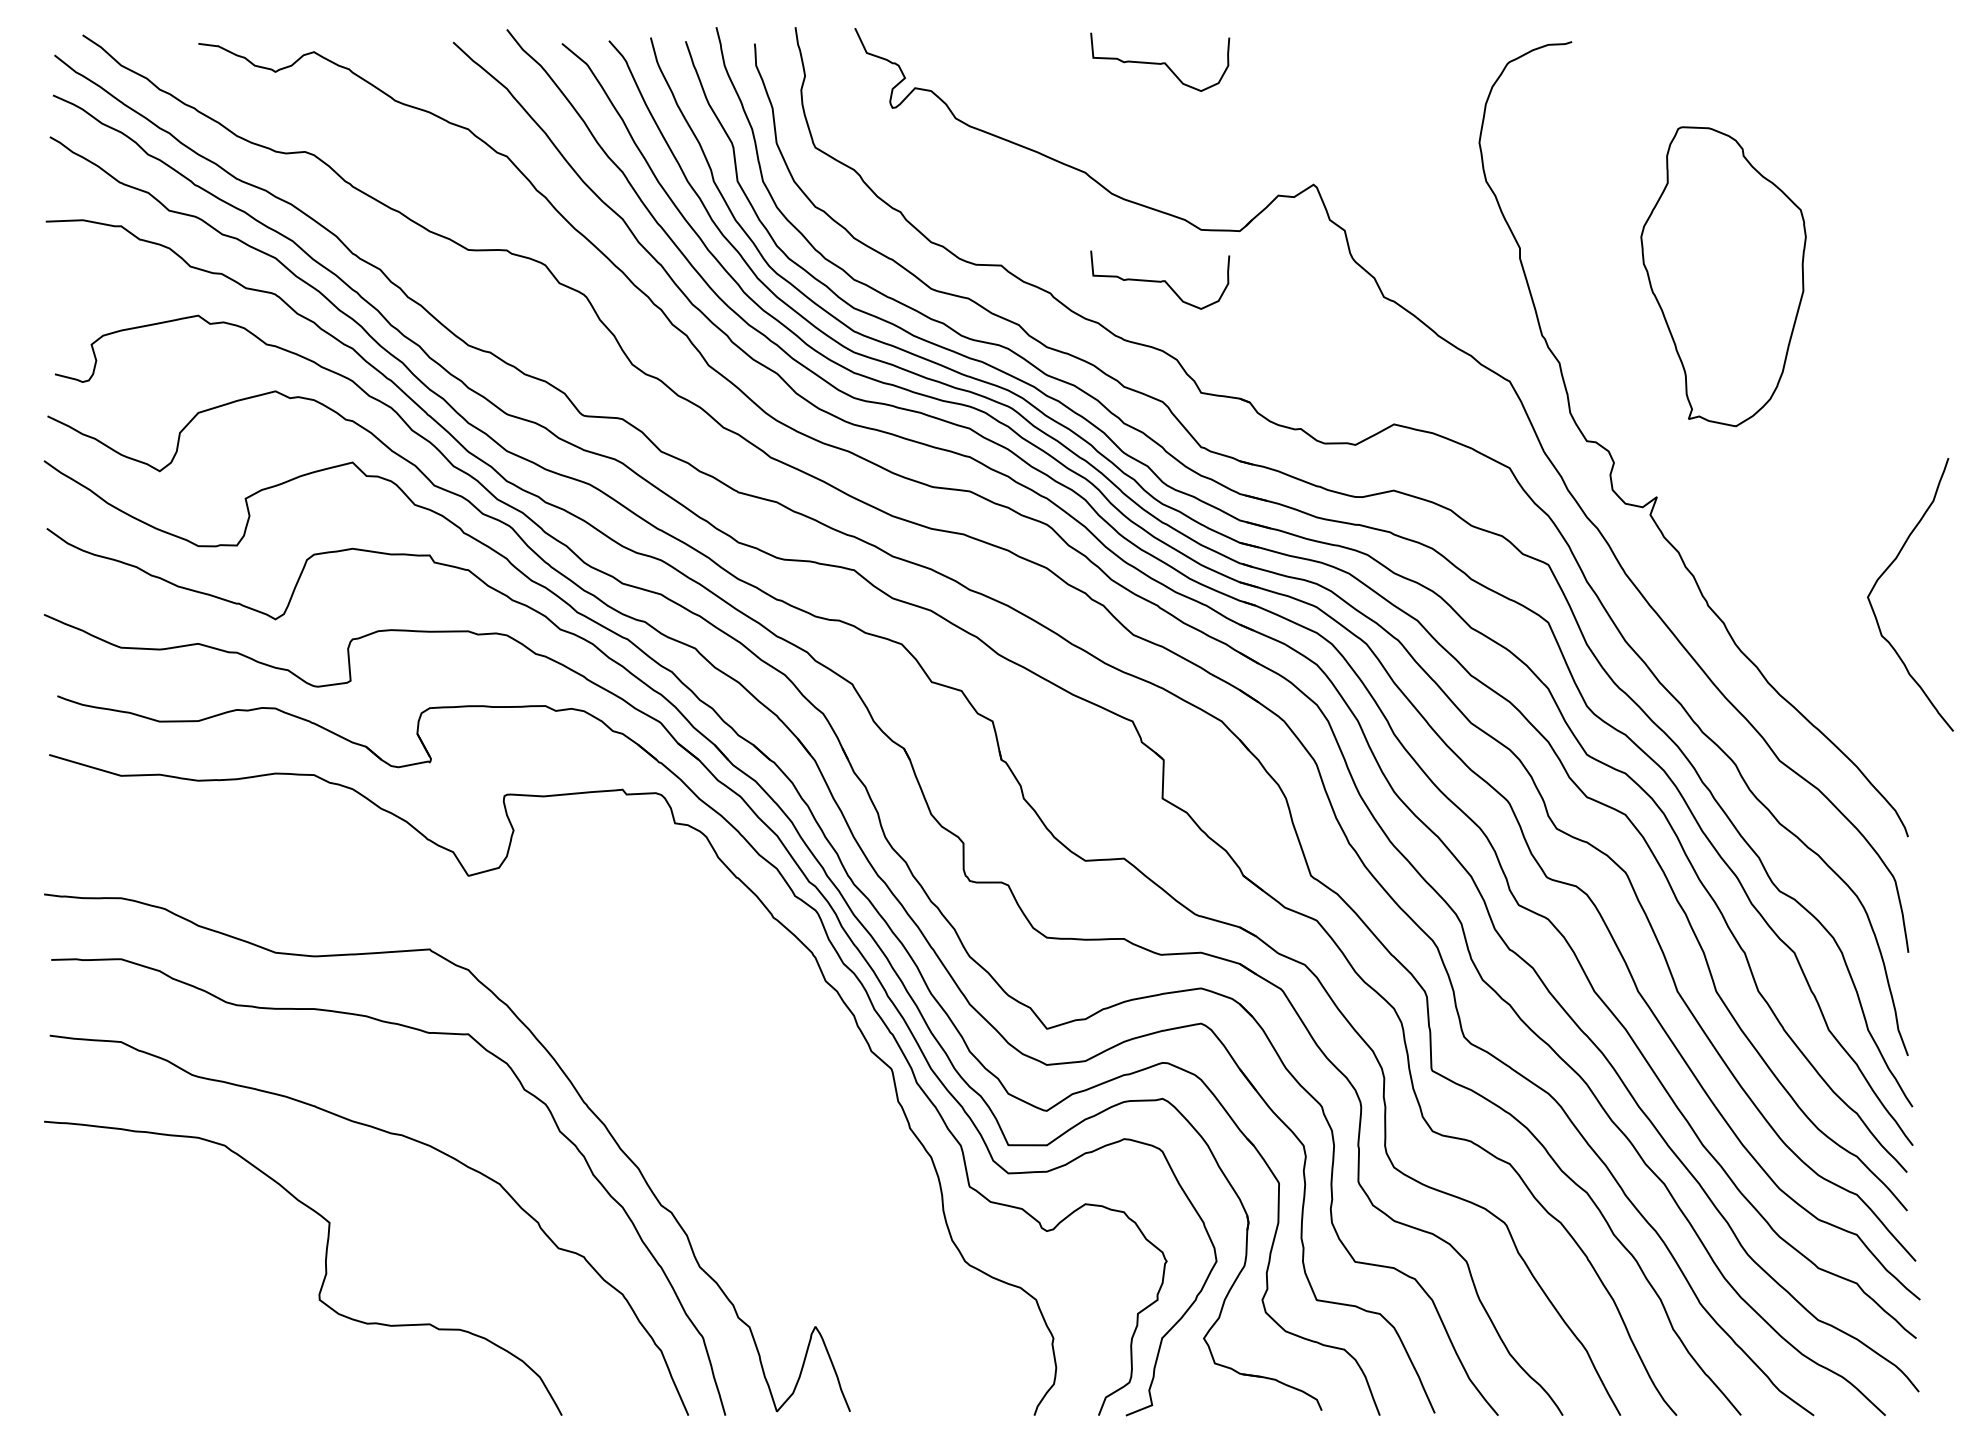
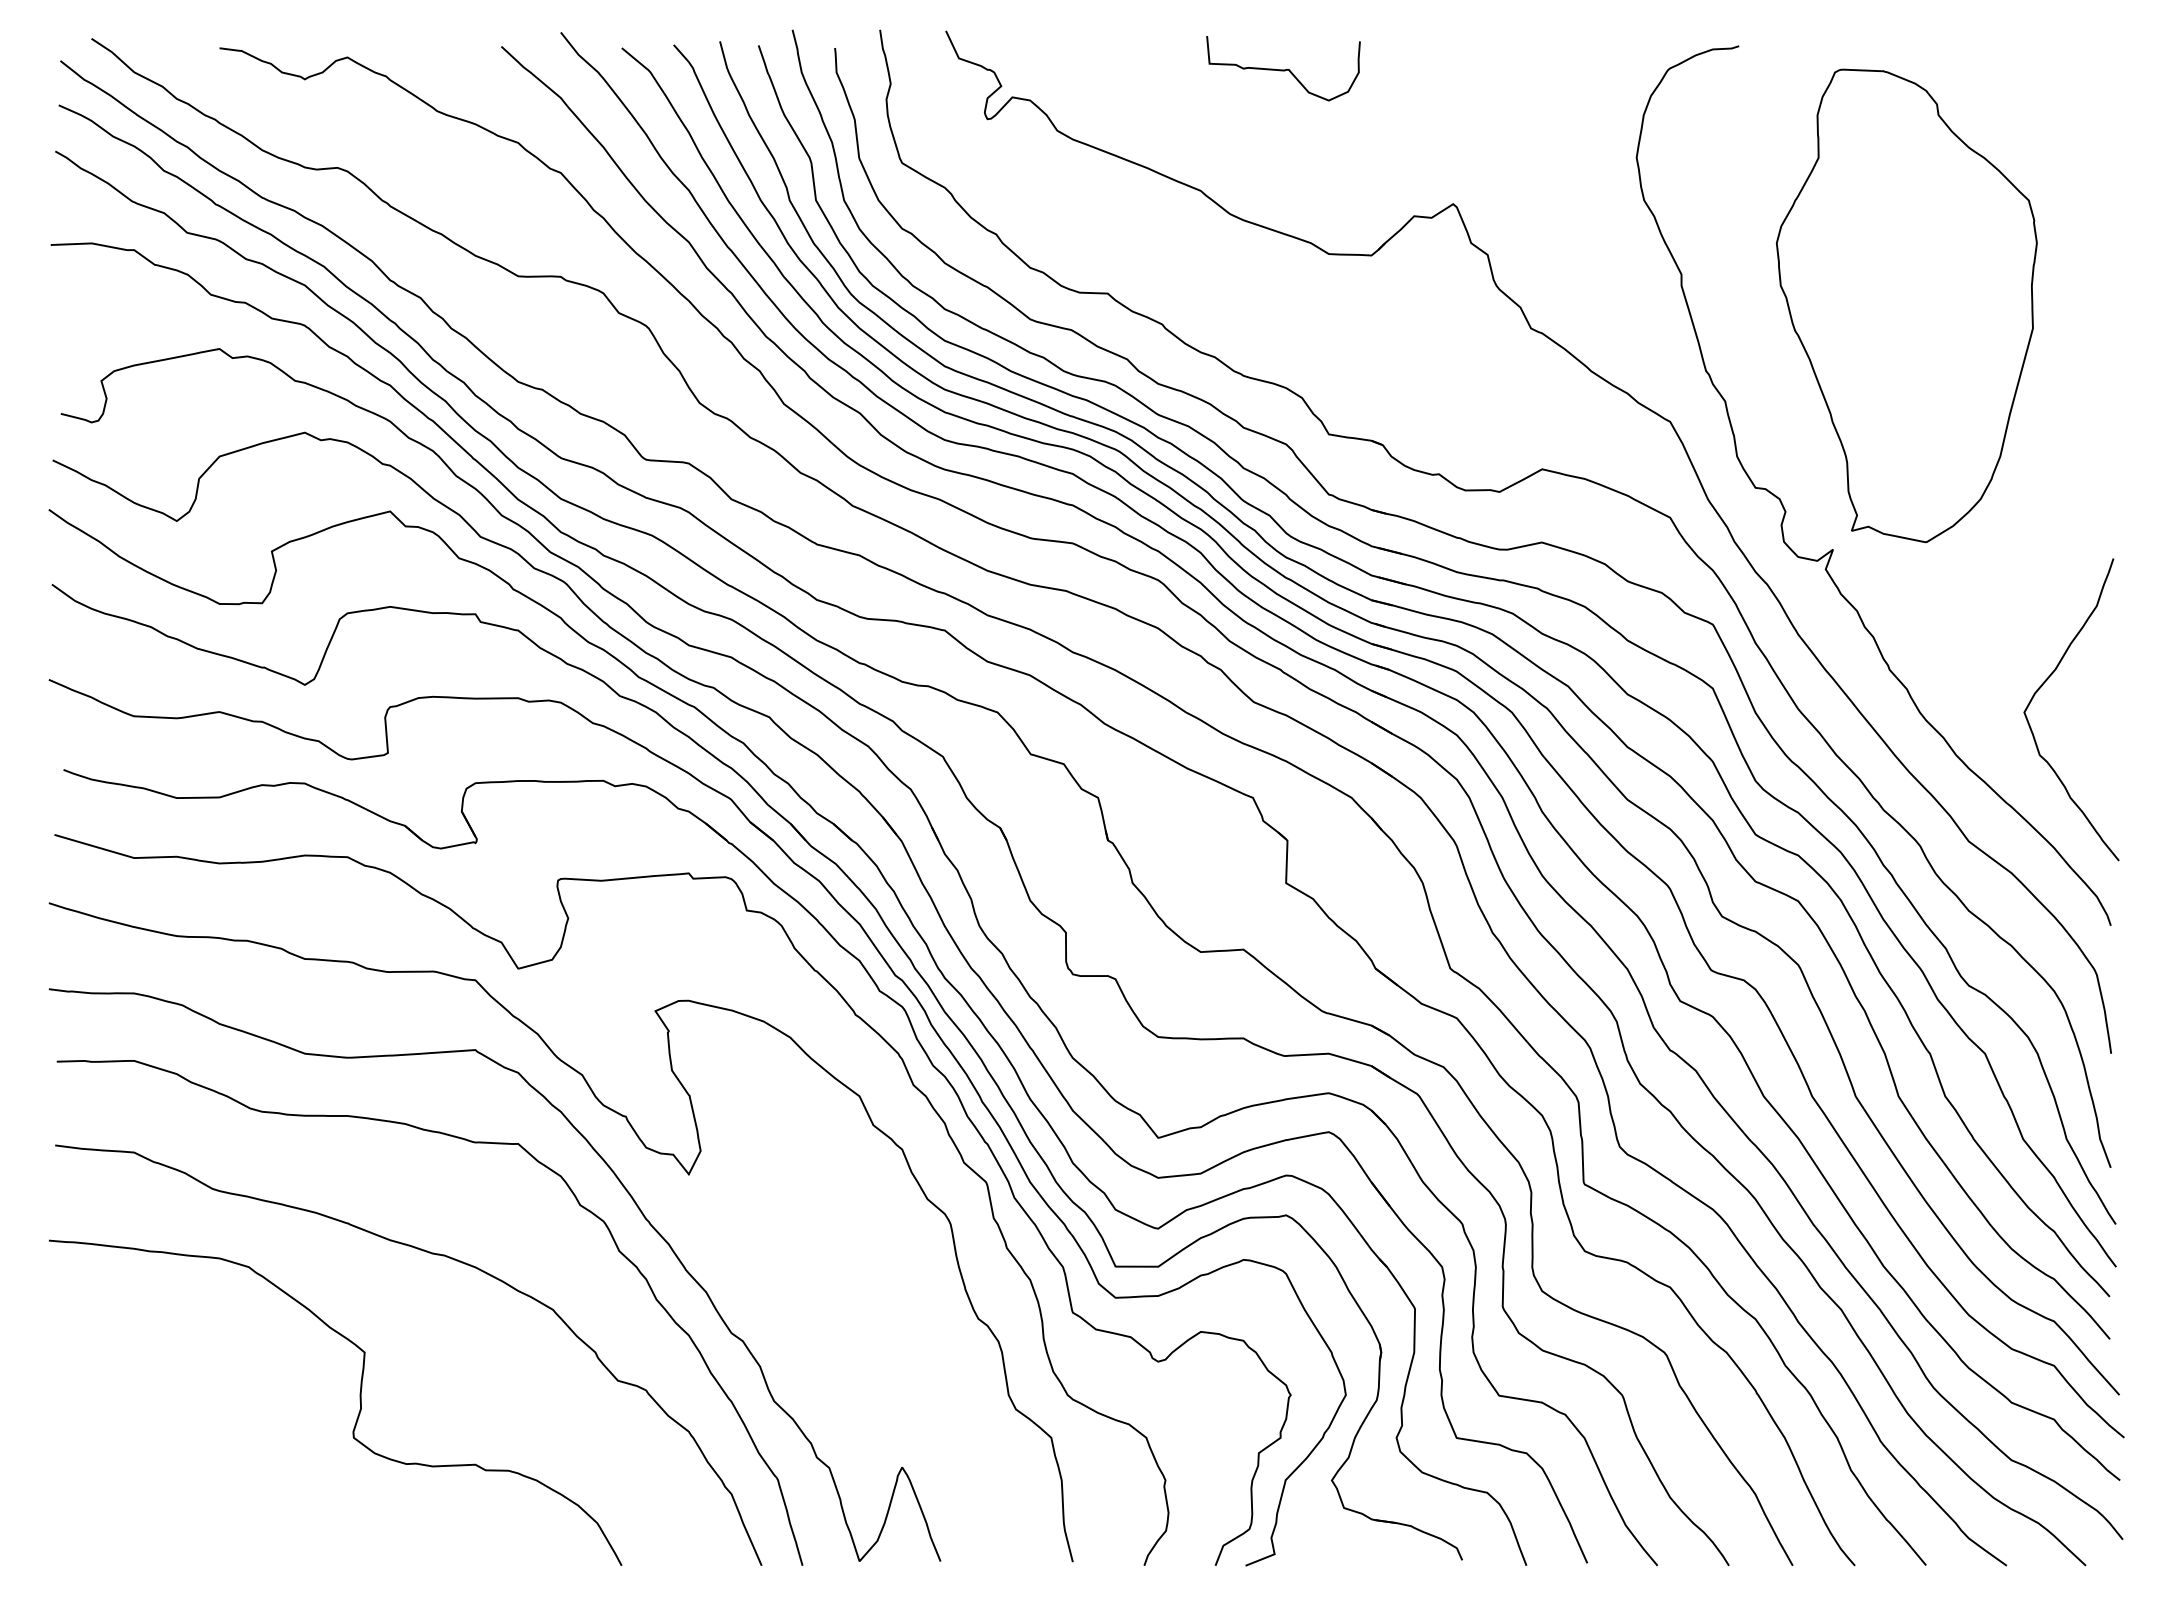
part: (1723, 276) -> (1906, 305), size x1.43
curve: (1160, 280) -> (1283, 310), removed
curve: (1884, 573) -> (2042, 686), moved
curve: (582, 1037) -> (644, 1147), added

